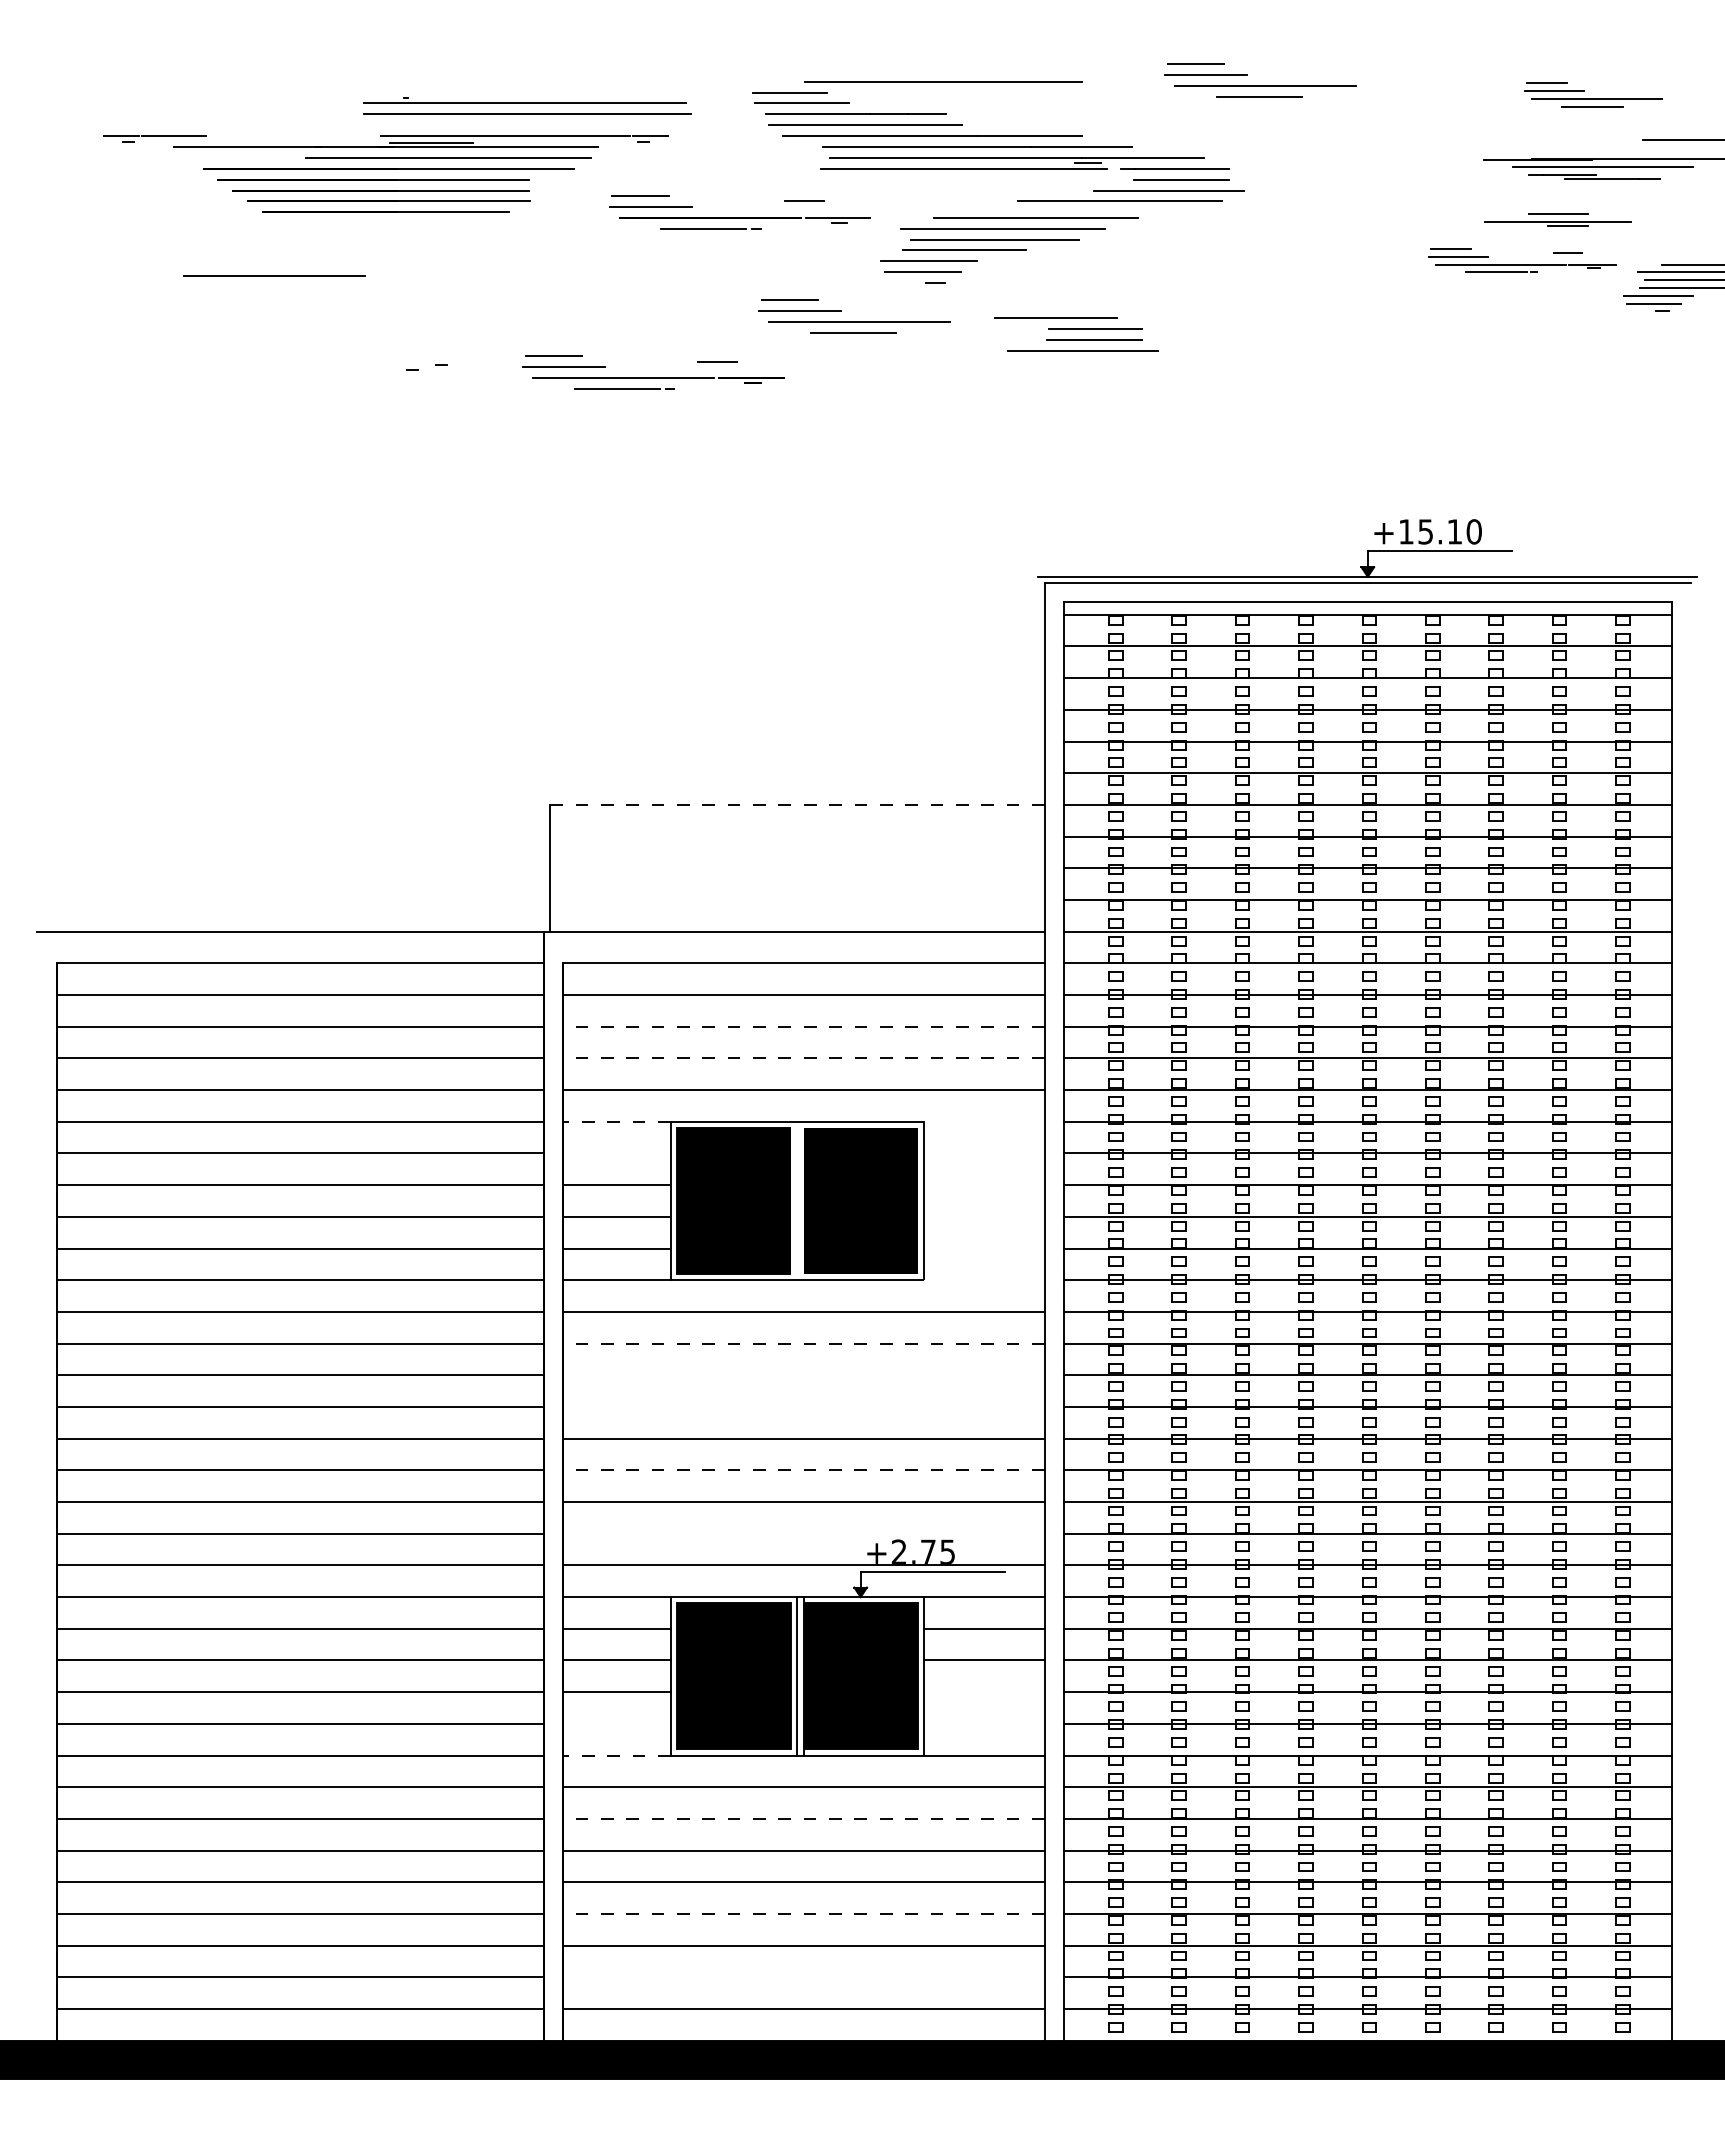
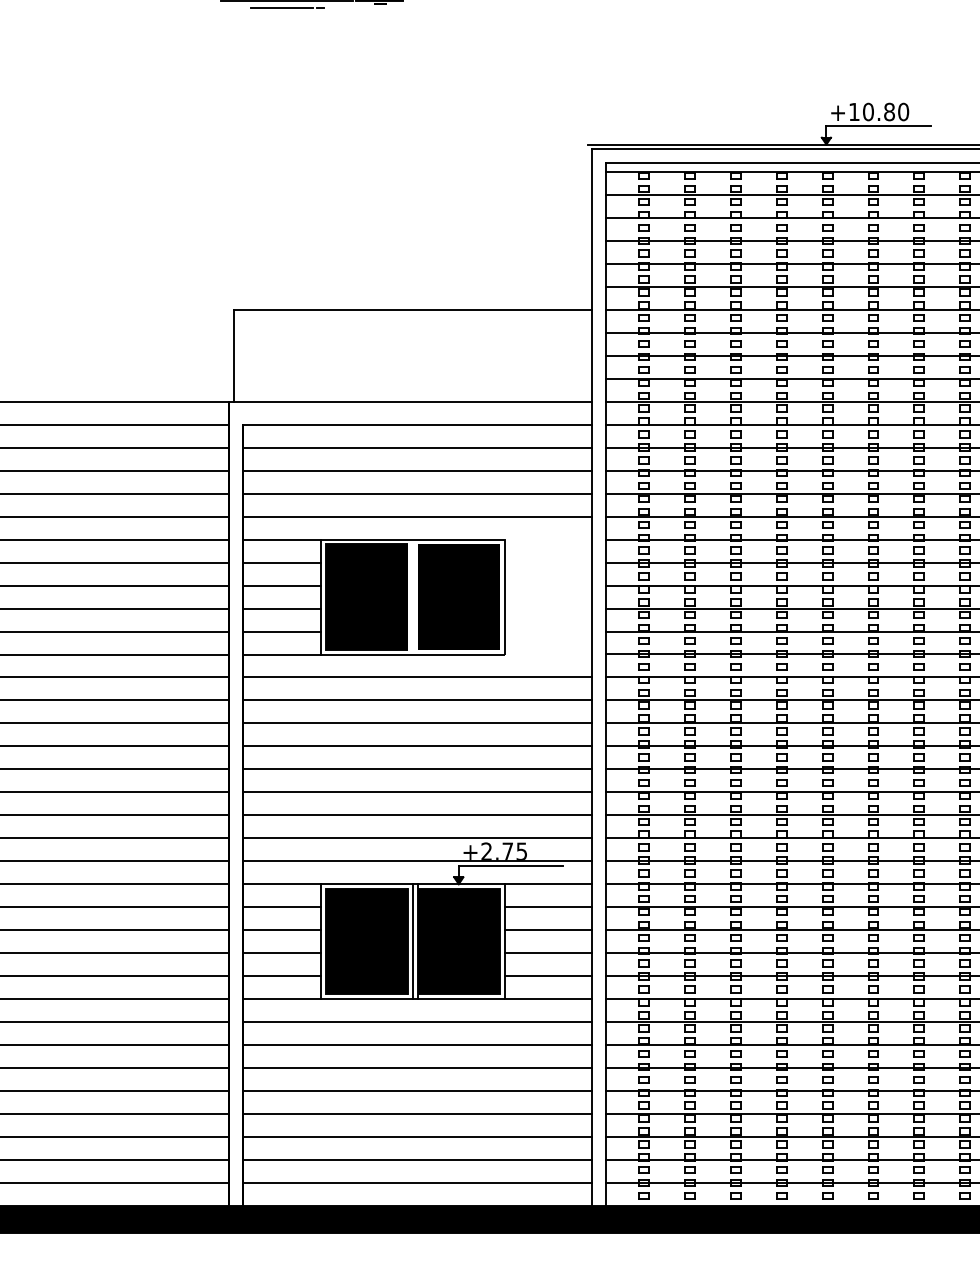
text: (1440, 531) -> (879, 111), +15.10 -> +10.80
line: (798, 804) -> (413, 309), dashed -> solid
line: (803, 1026) -> (417, 470), dashed -> solid
line: (803, 1058) -> (417, 493), dashed -> solid
line: (616, 1121) -> (281, 539), dashed -> solid
line: (616, 1153) -> (281, 562), added
line: (803, 1343) -> (417, 700), dashed -> solid
line: (803, 1375) -> (417, 723), added
line: (803, 1406) -> (417, 746), added
line: (803, 1470) -> (417, 792), dashed -> solid
line: (803, 1533) -> (417, 838), added
line: (984, 1692) -> (548, 953), added
line: (616, 1723) -> (281, 975), added
line: (984, 1723) -> (548, 975), added
line: (616, 1755) -> (281, 999), dashed -> solid
line: (803, 1818) -> (417, 1044), dashed -> solid
line: (803, 1913) -> (417, 1113), dashed -> solid
line: (803, 1977) -> (417, 1159), added

